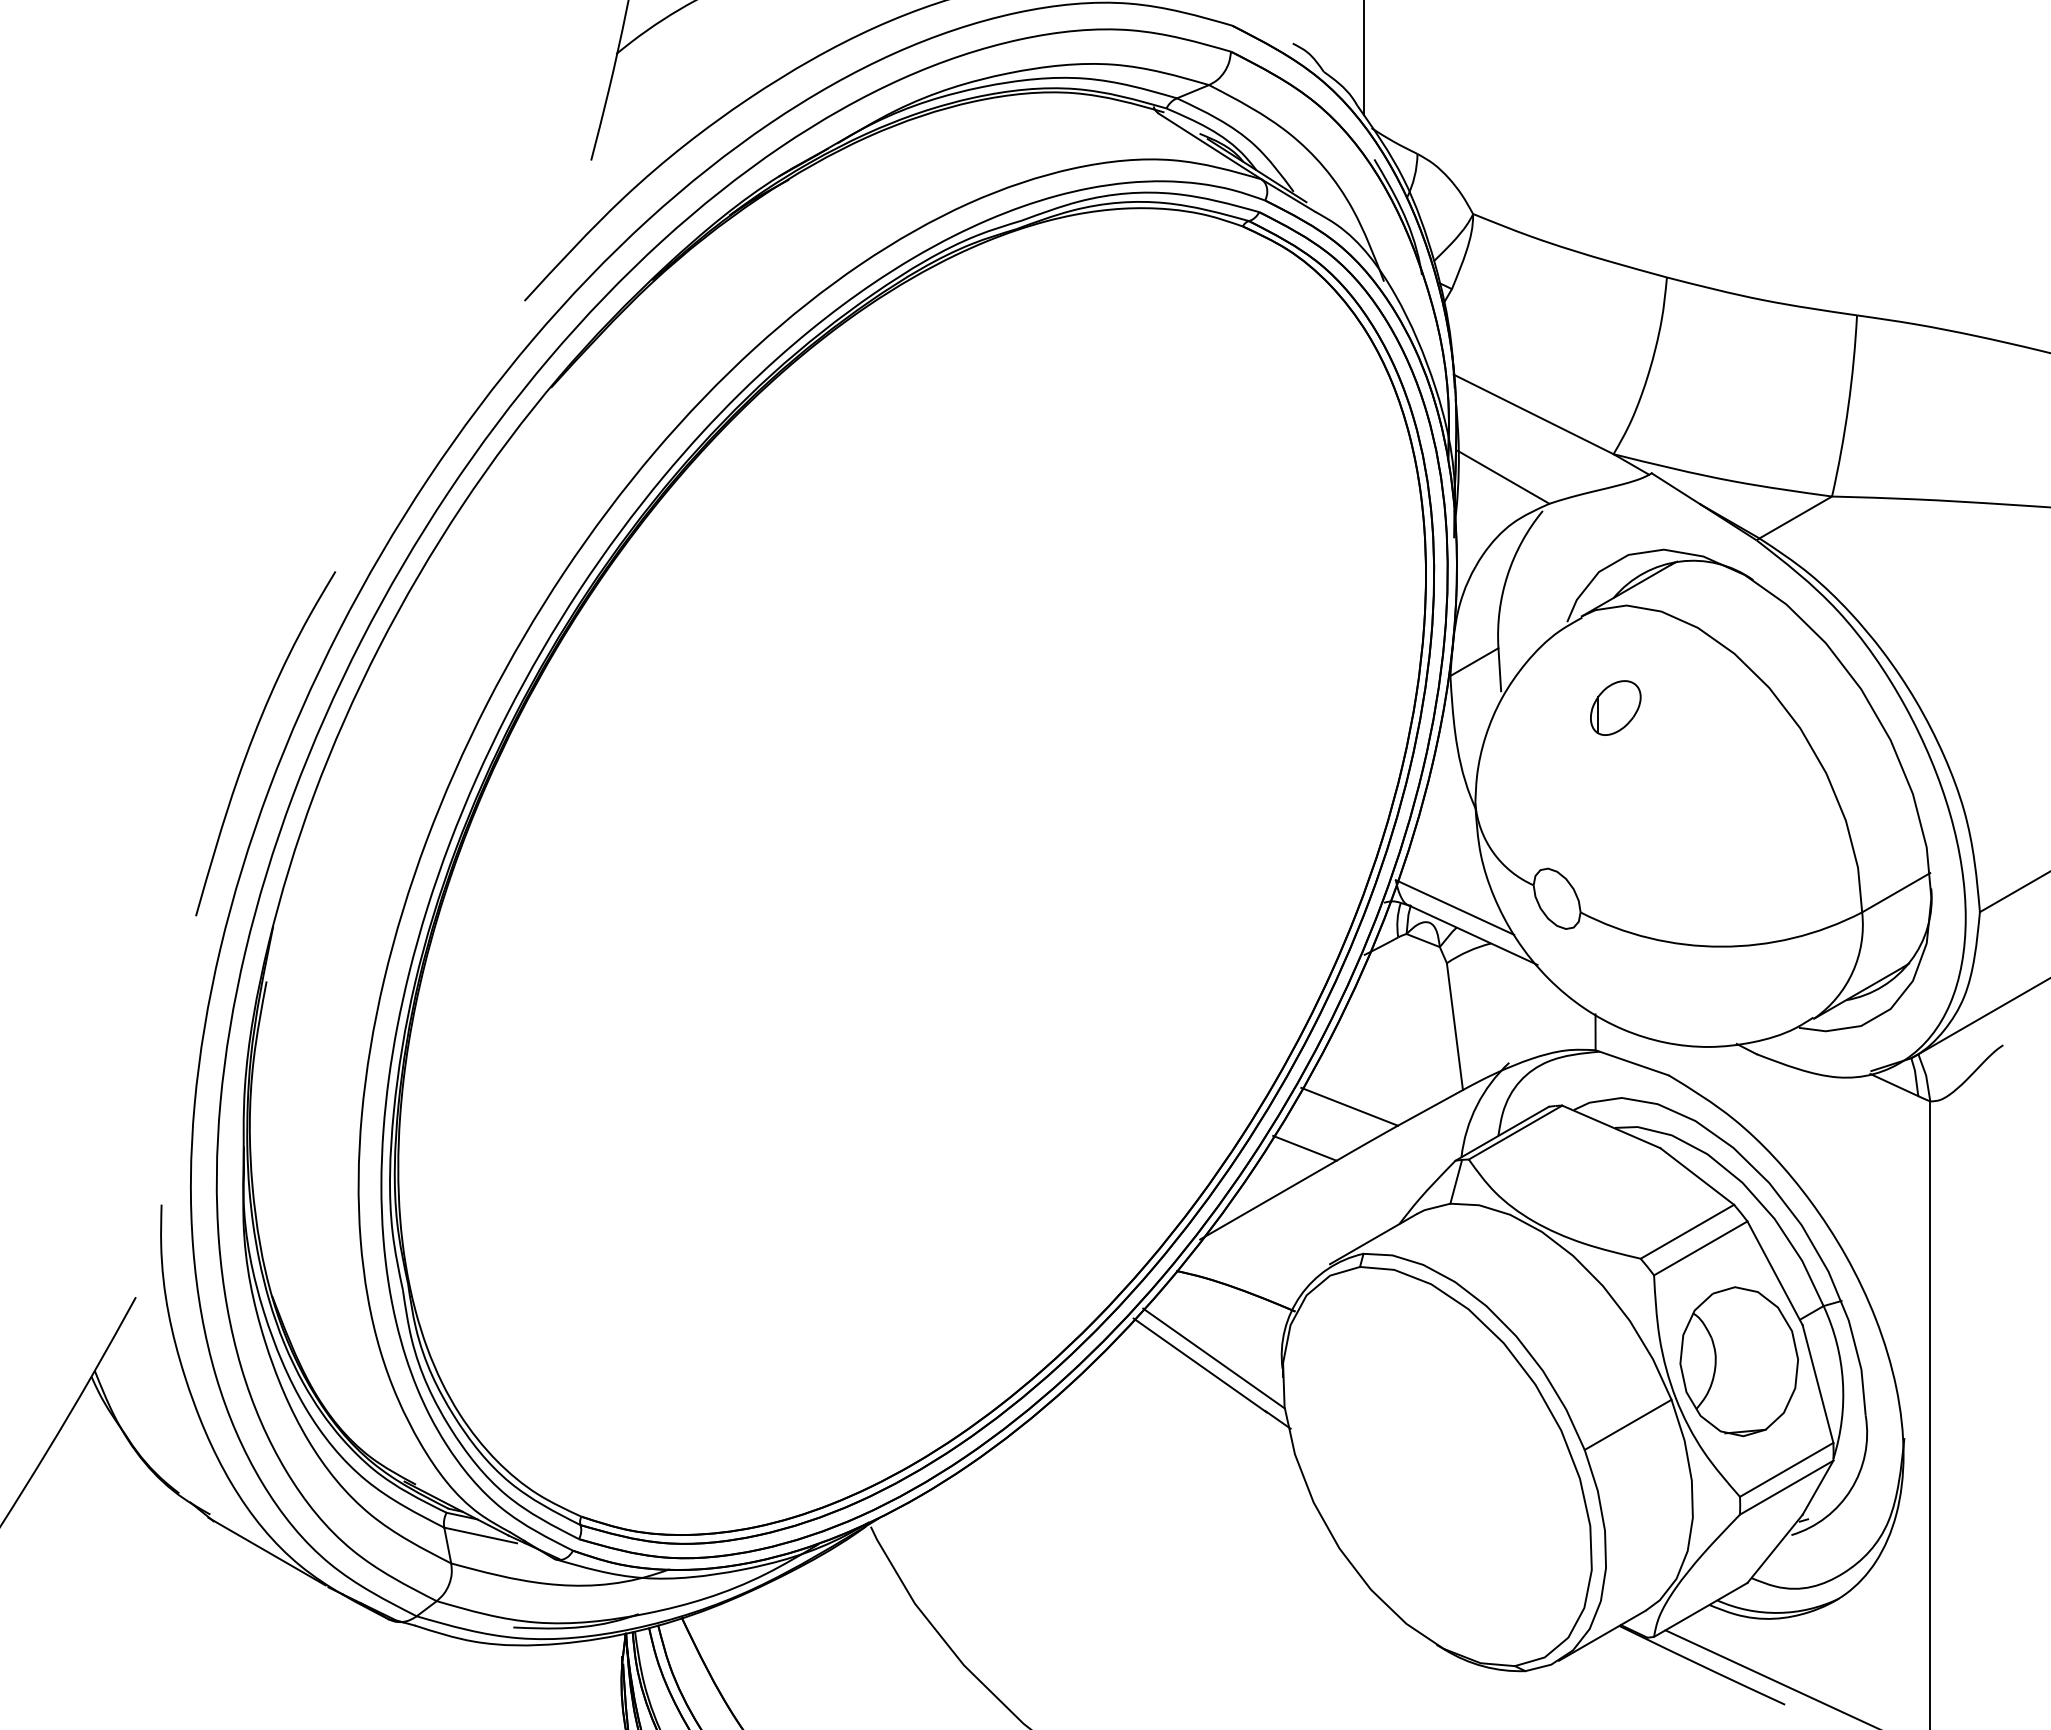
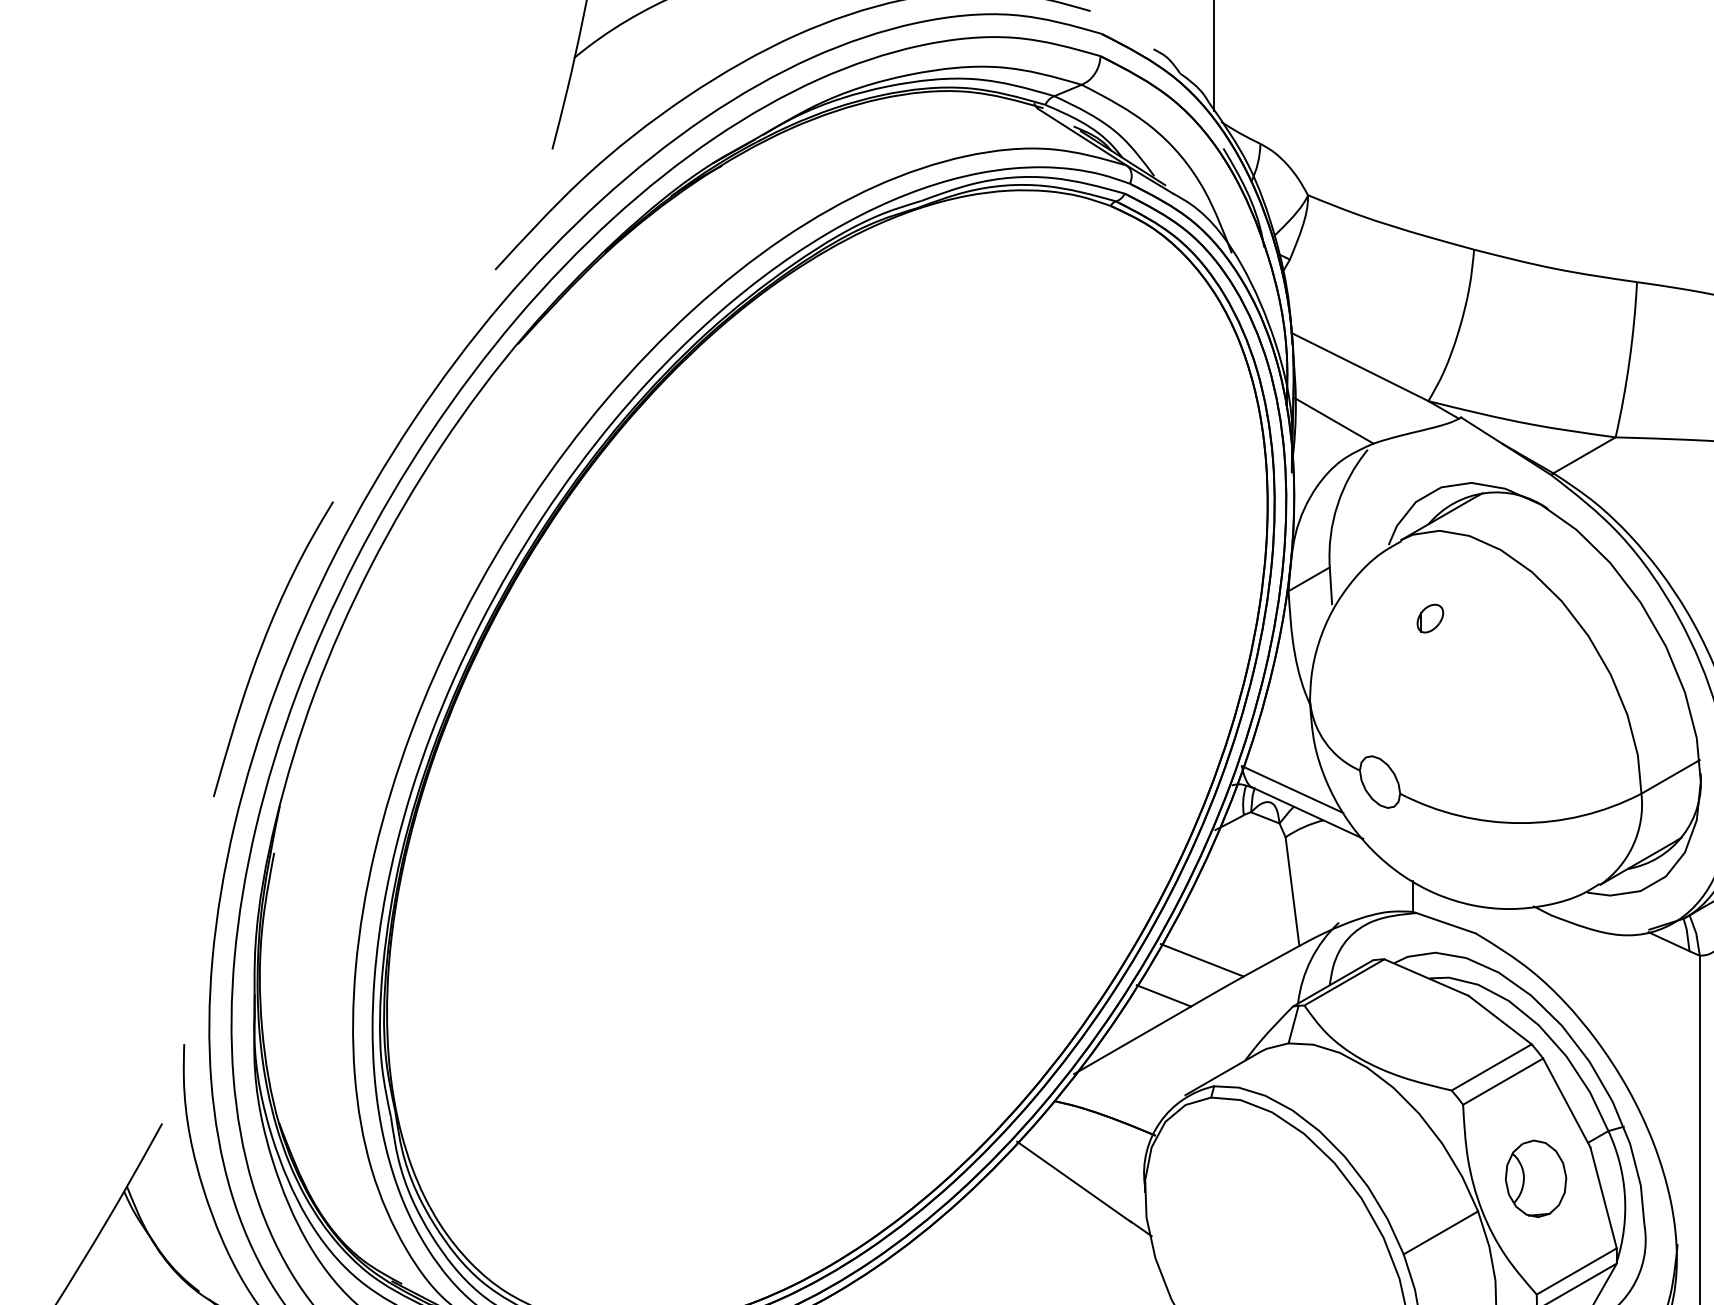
part: (1615, 707) -> (1430, 618), size x0.6
line: (1213, 1358) -> (1085, 1176), removed
part: (1738, 1361) -> (1535, 1178), size x0.6

